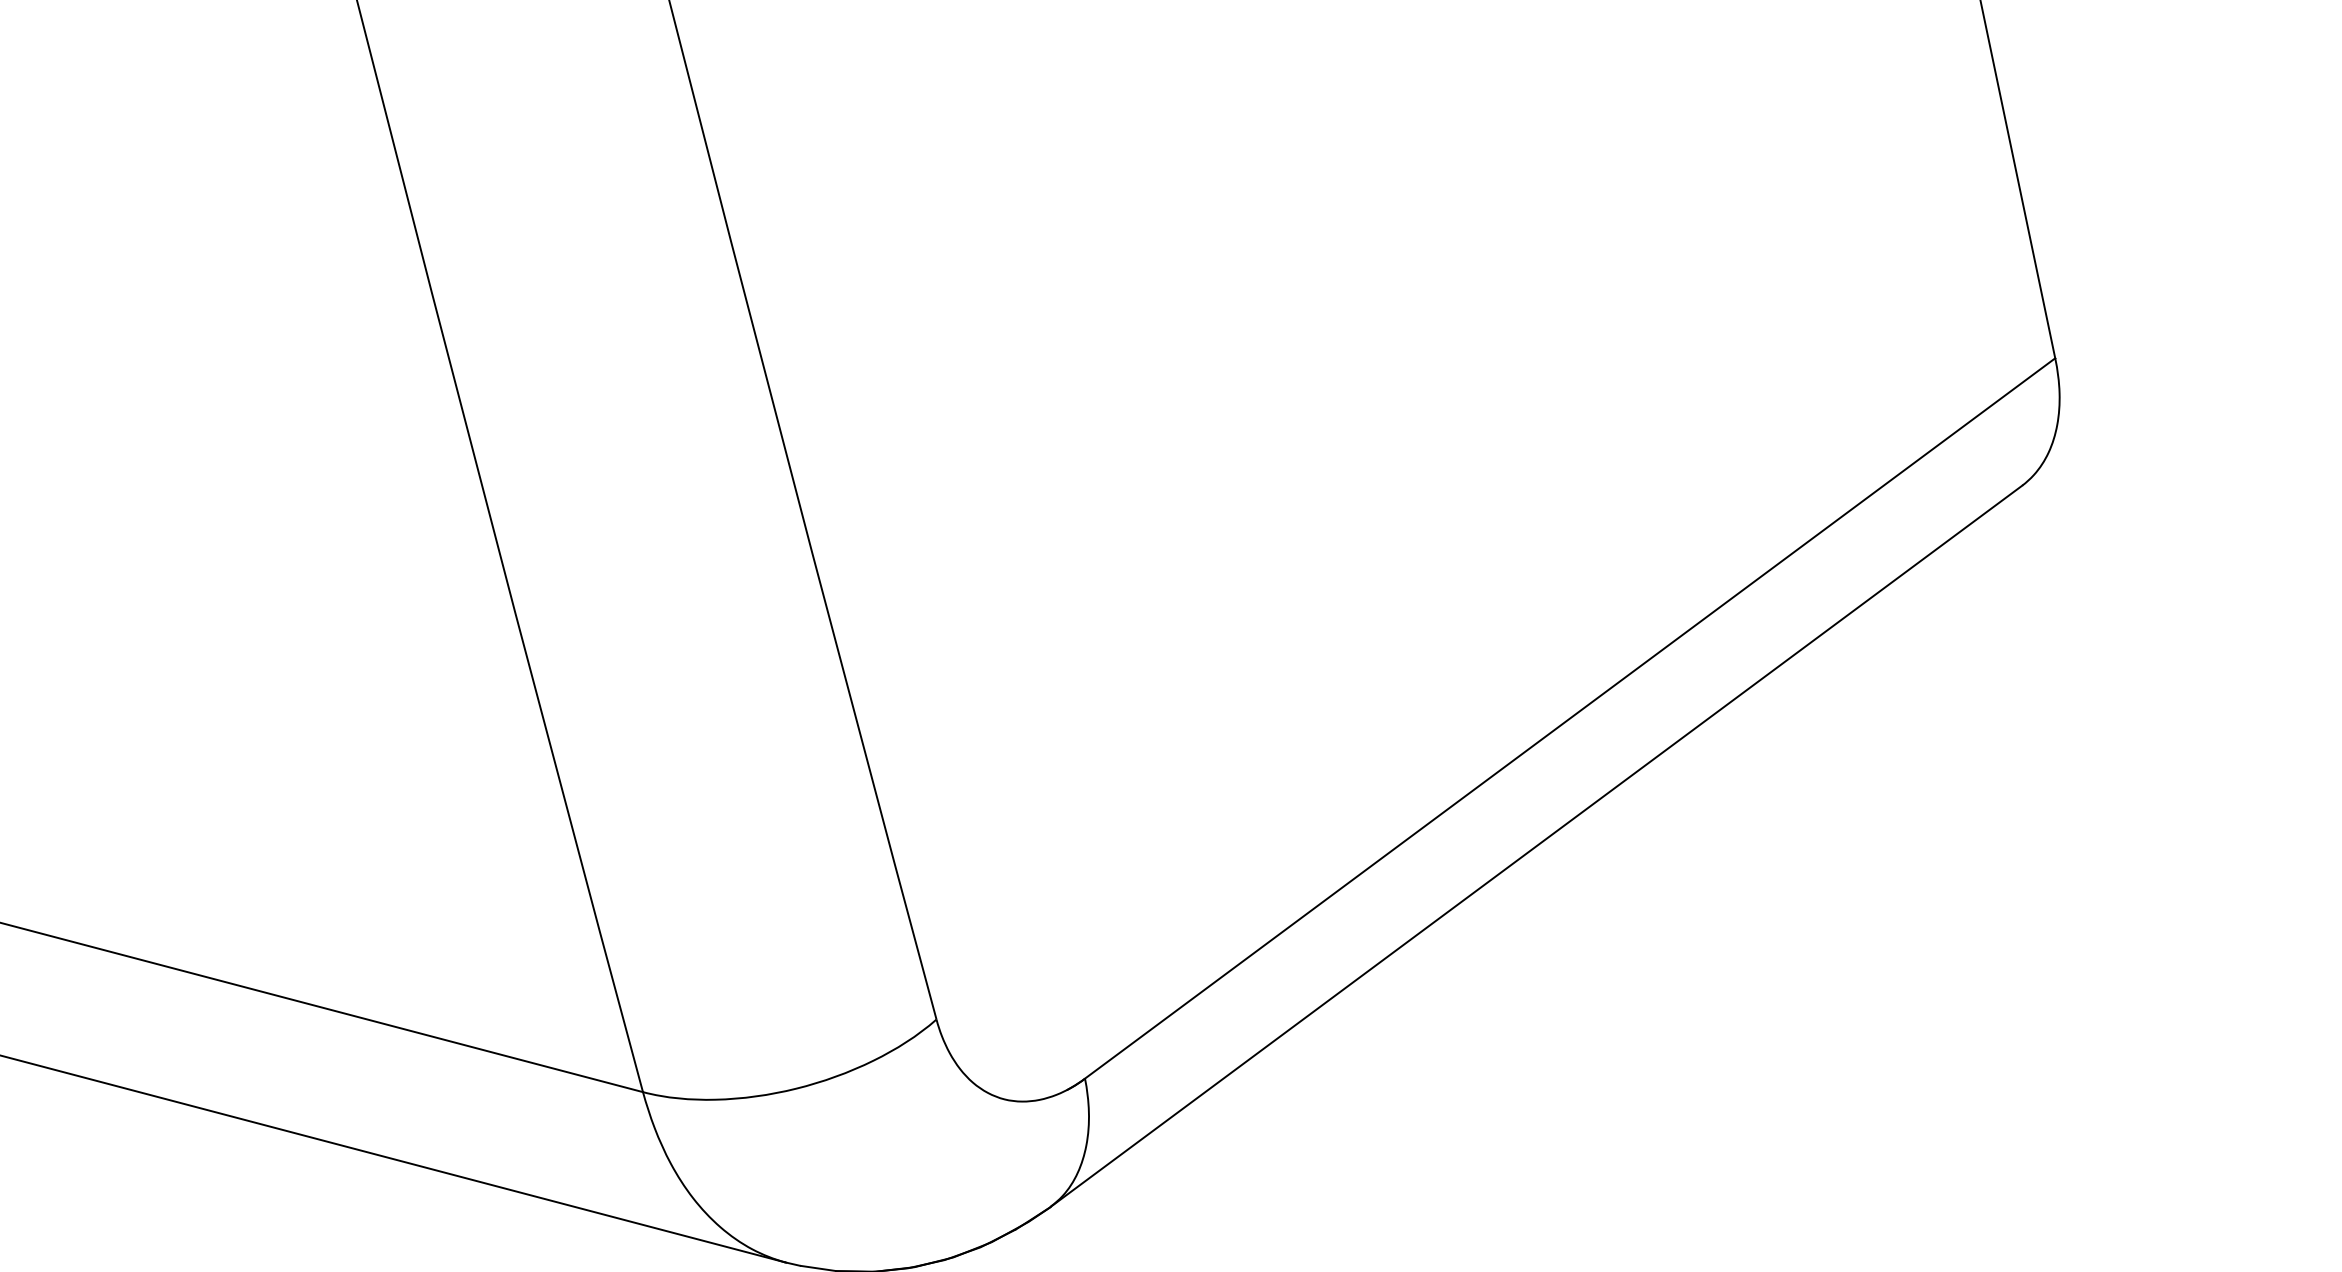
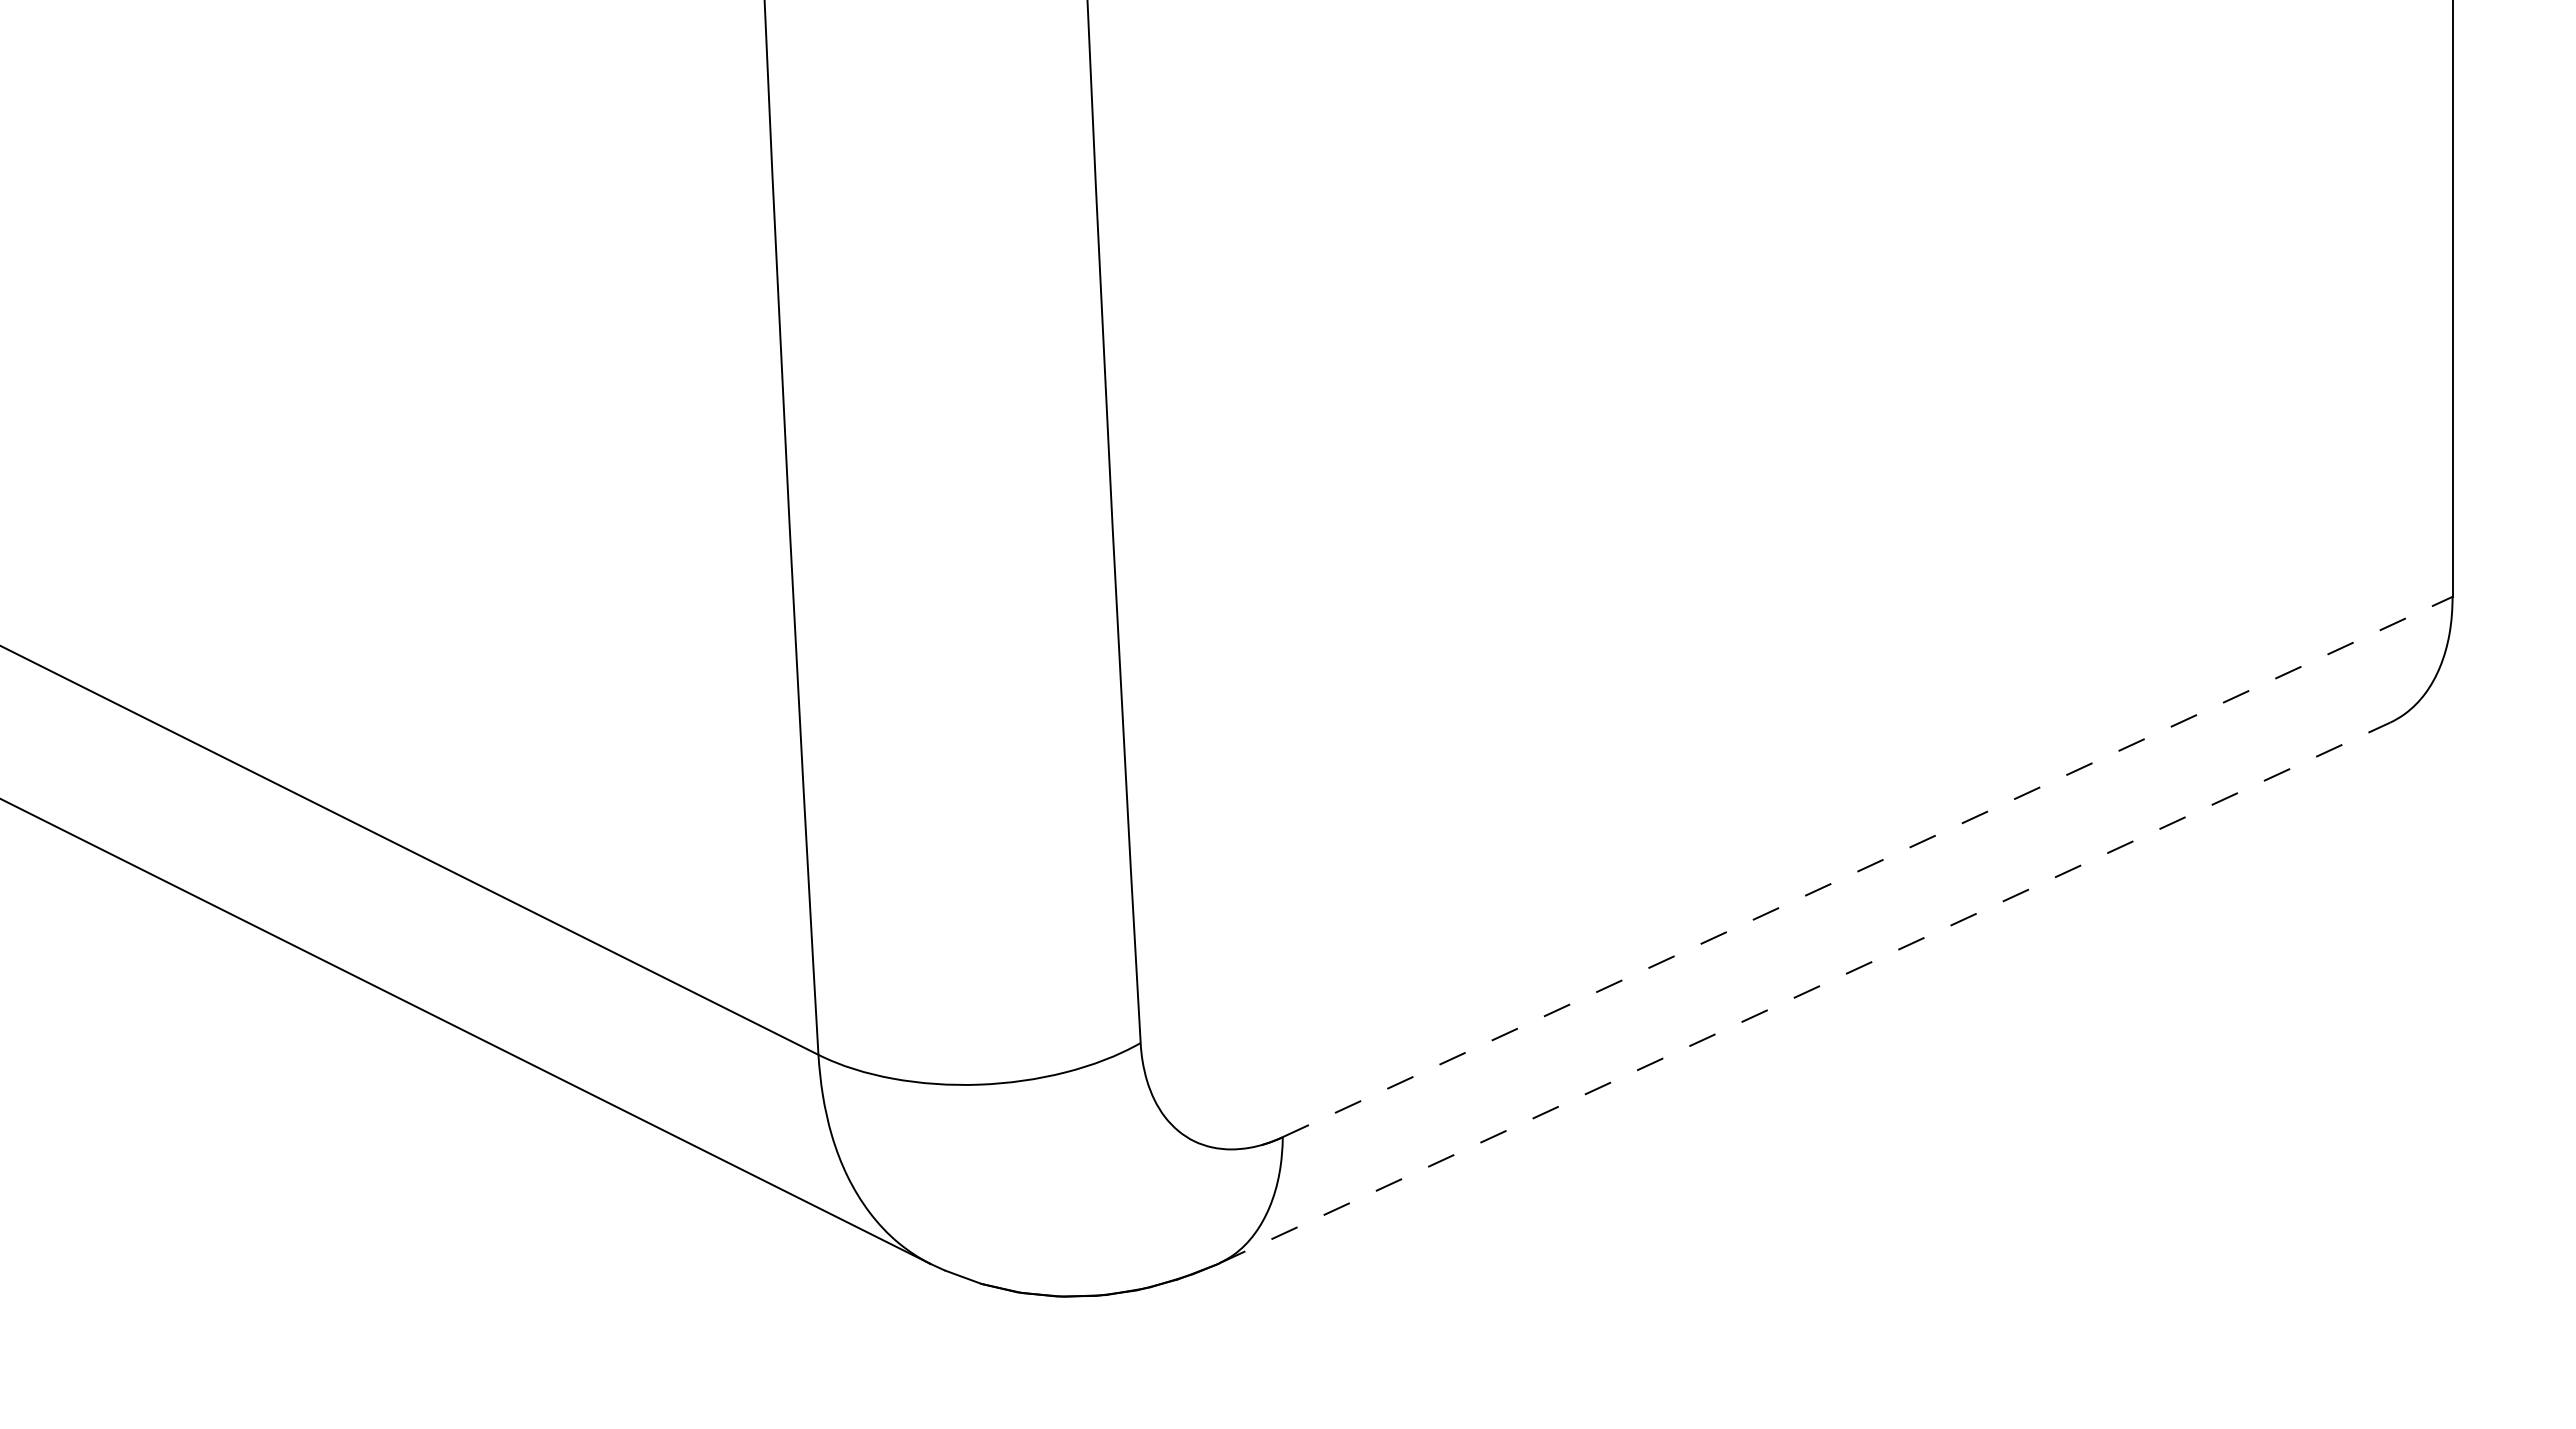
line: (1570, 717) -> (1868, 866), solid -> dashed
line: (1537, 845) -> (1805, 992), solid -> dashed

